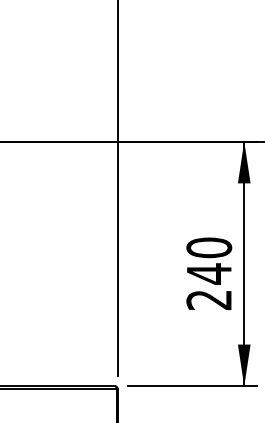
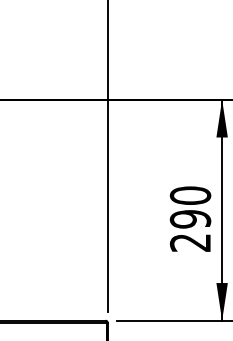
text: (209, 273) -> (190, 218), 240 -> 290

